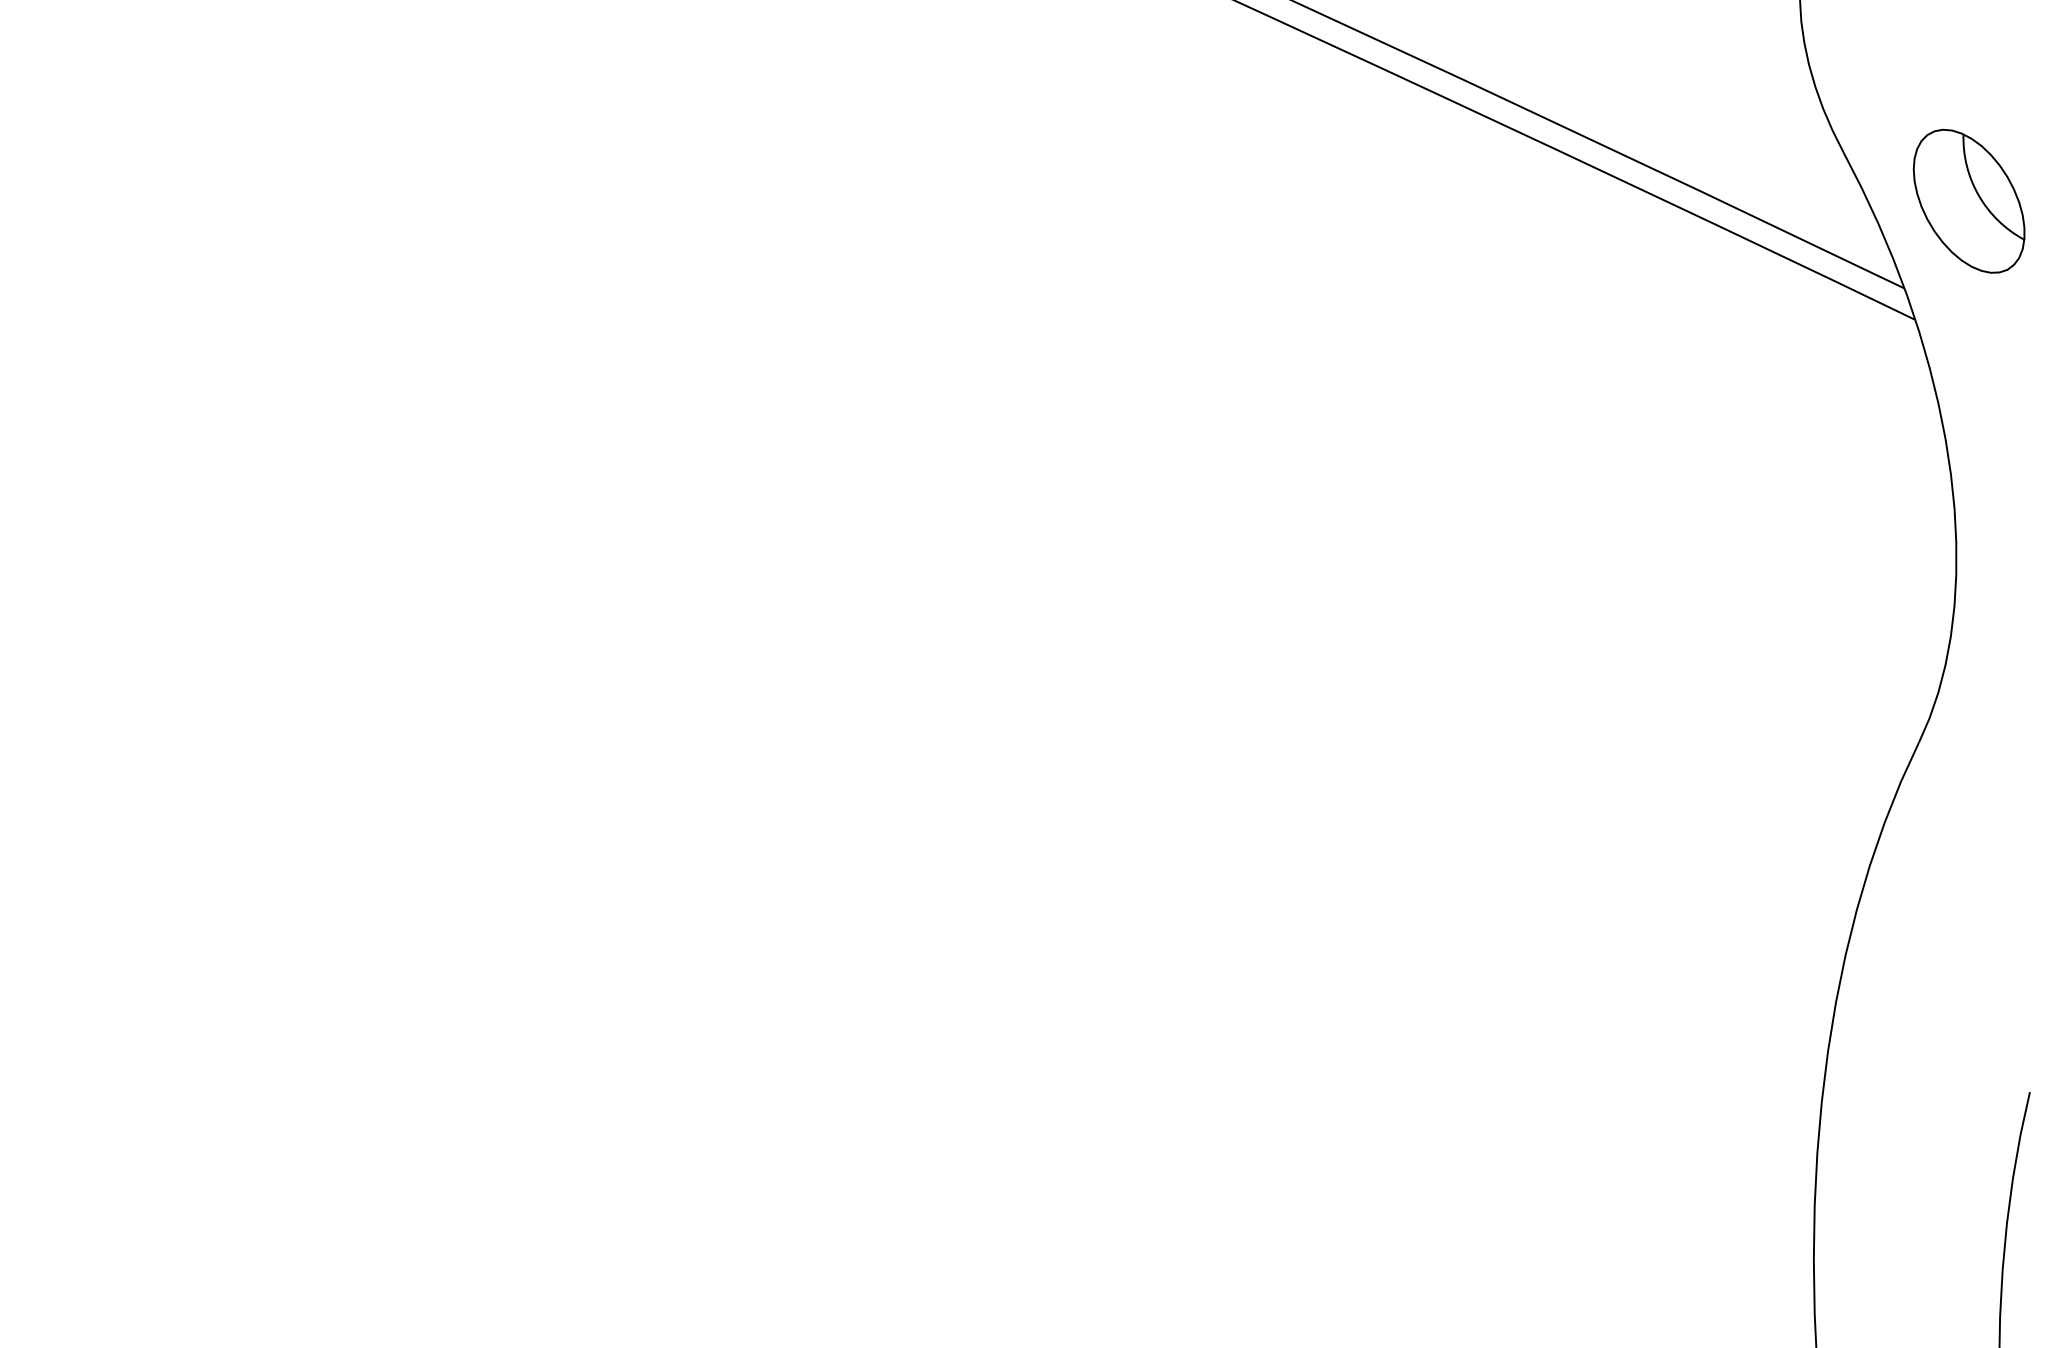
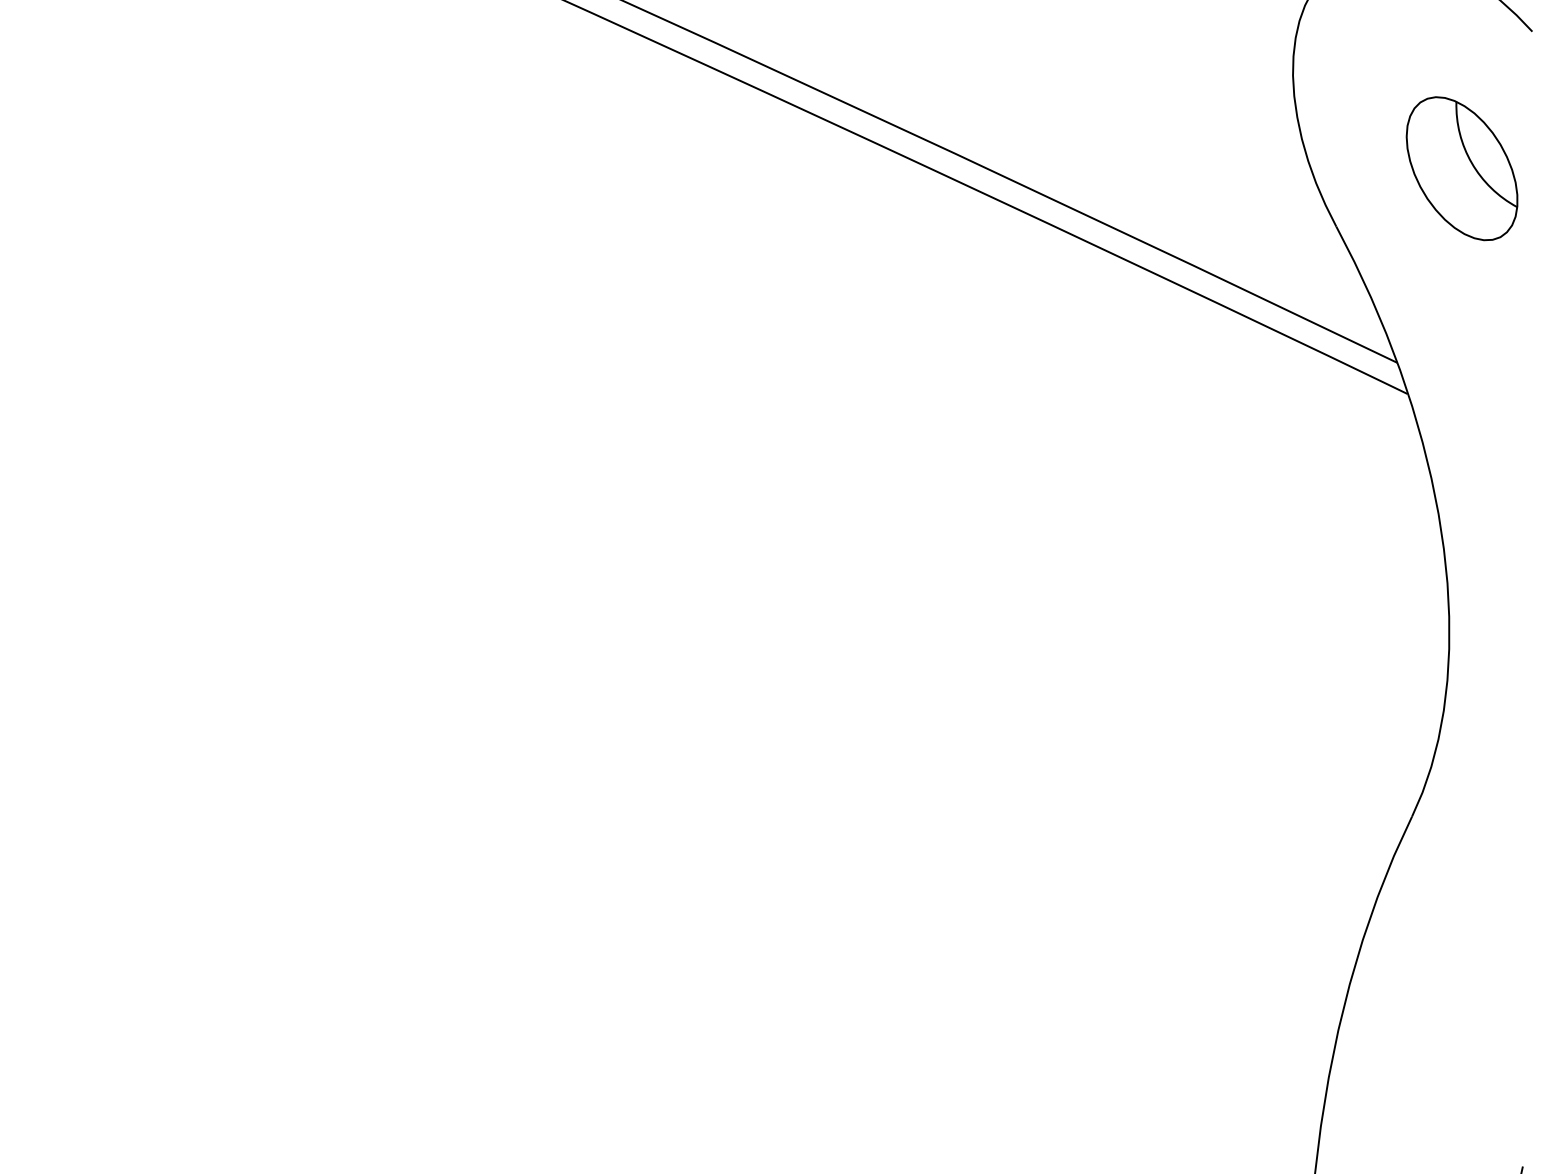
part: (1968, 200) -> (1461, 167), moved

